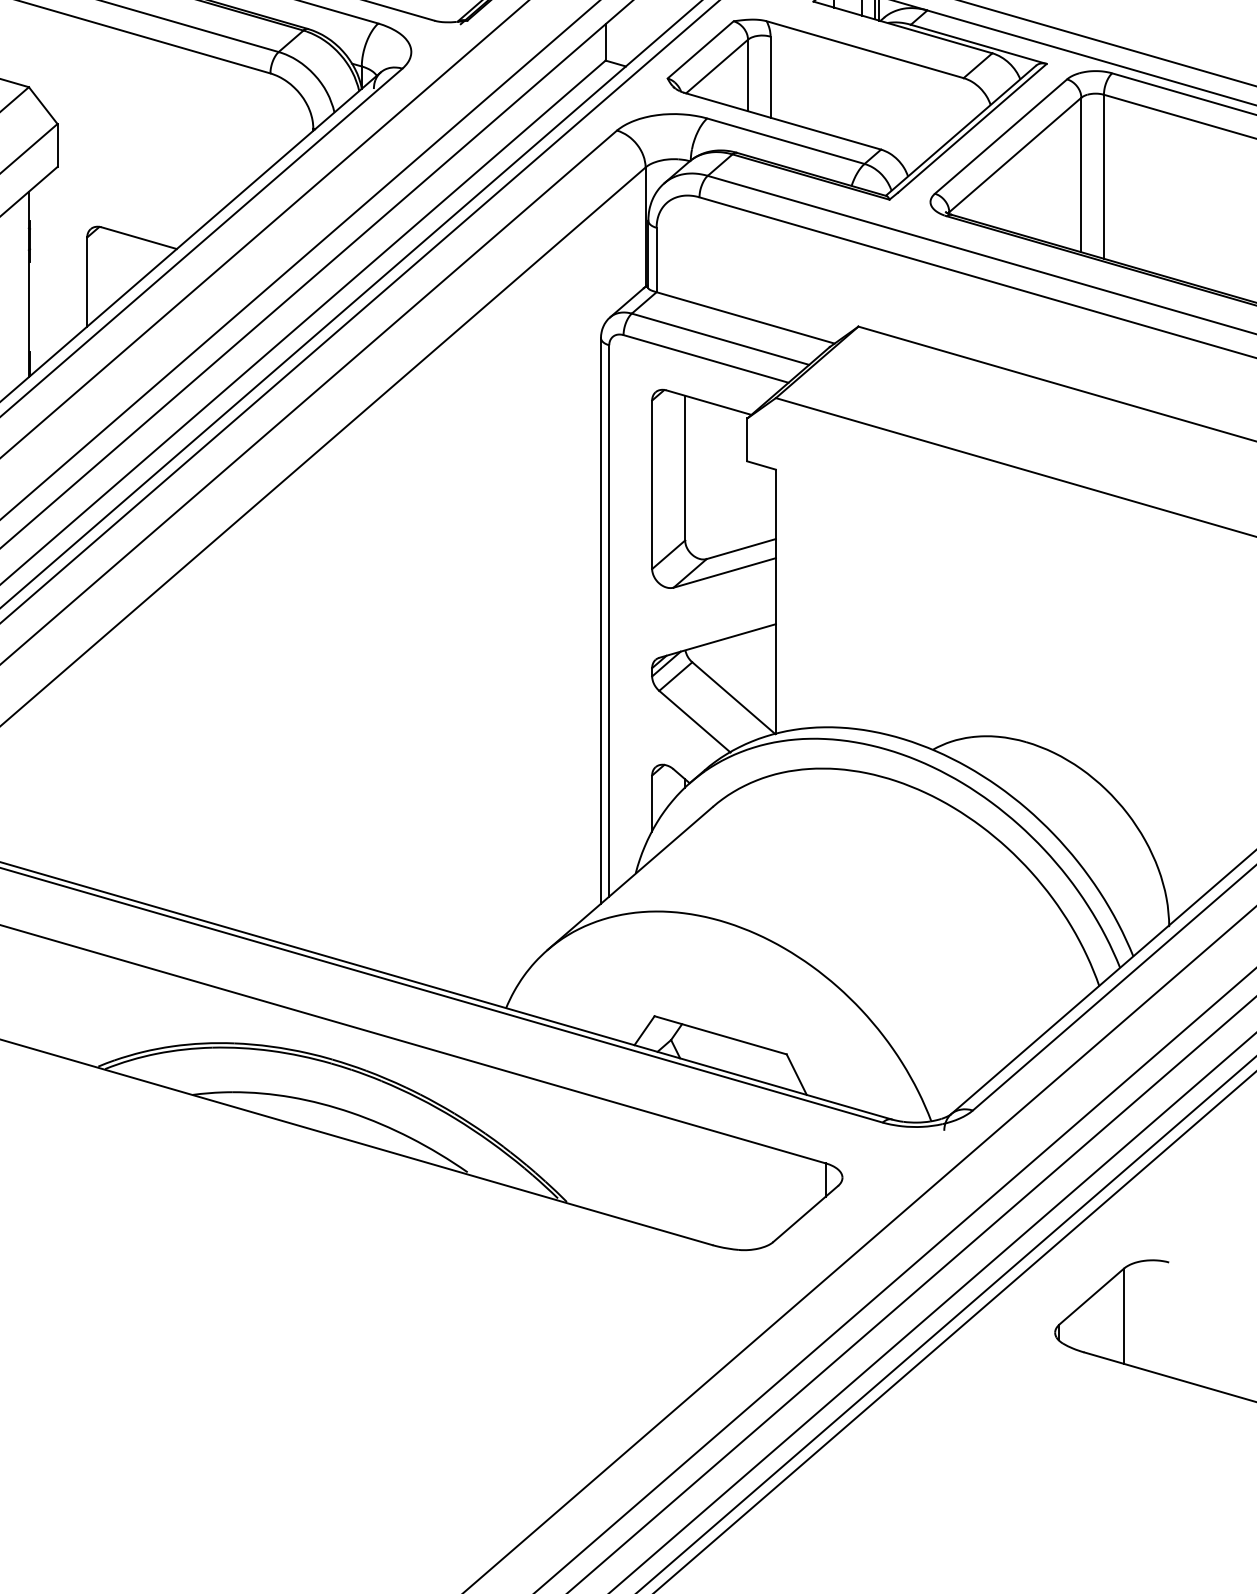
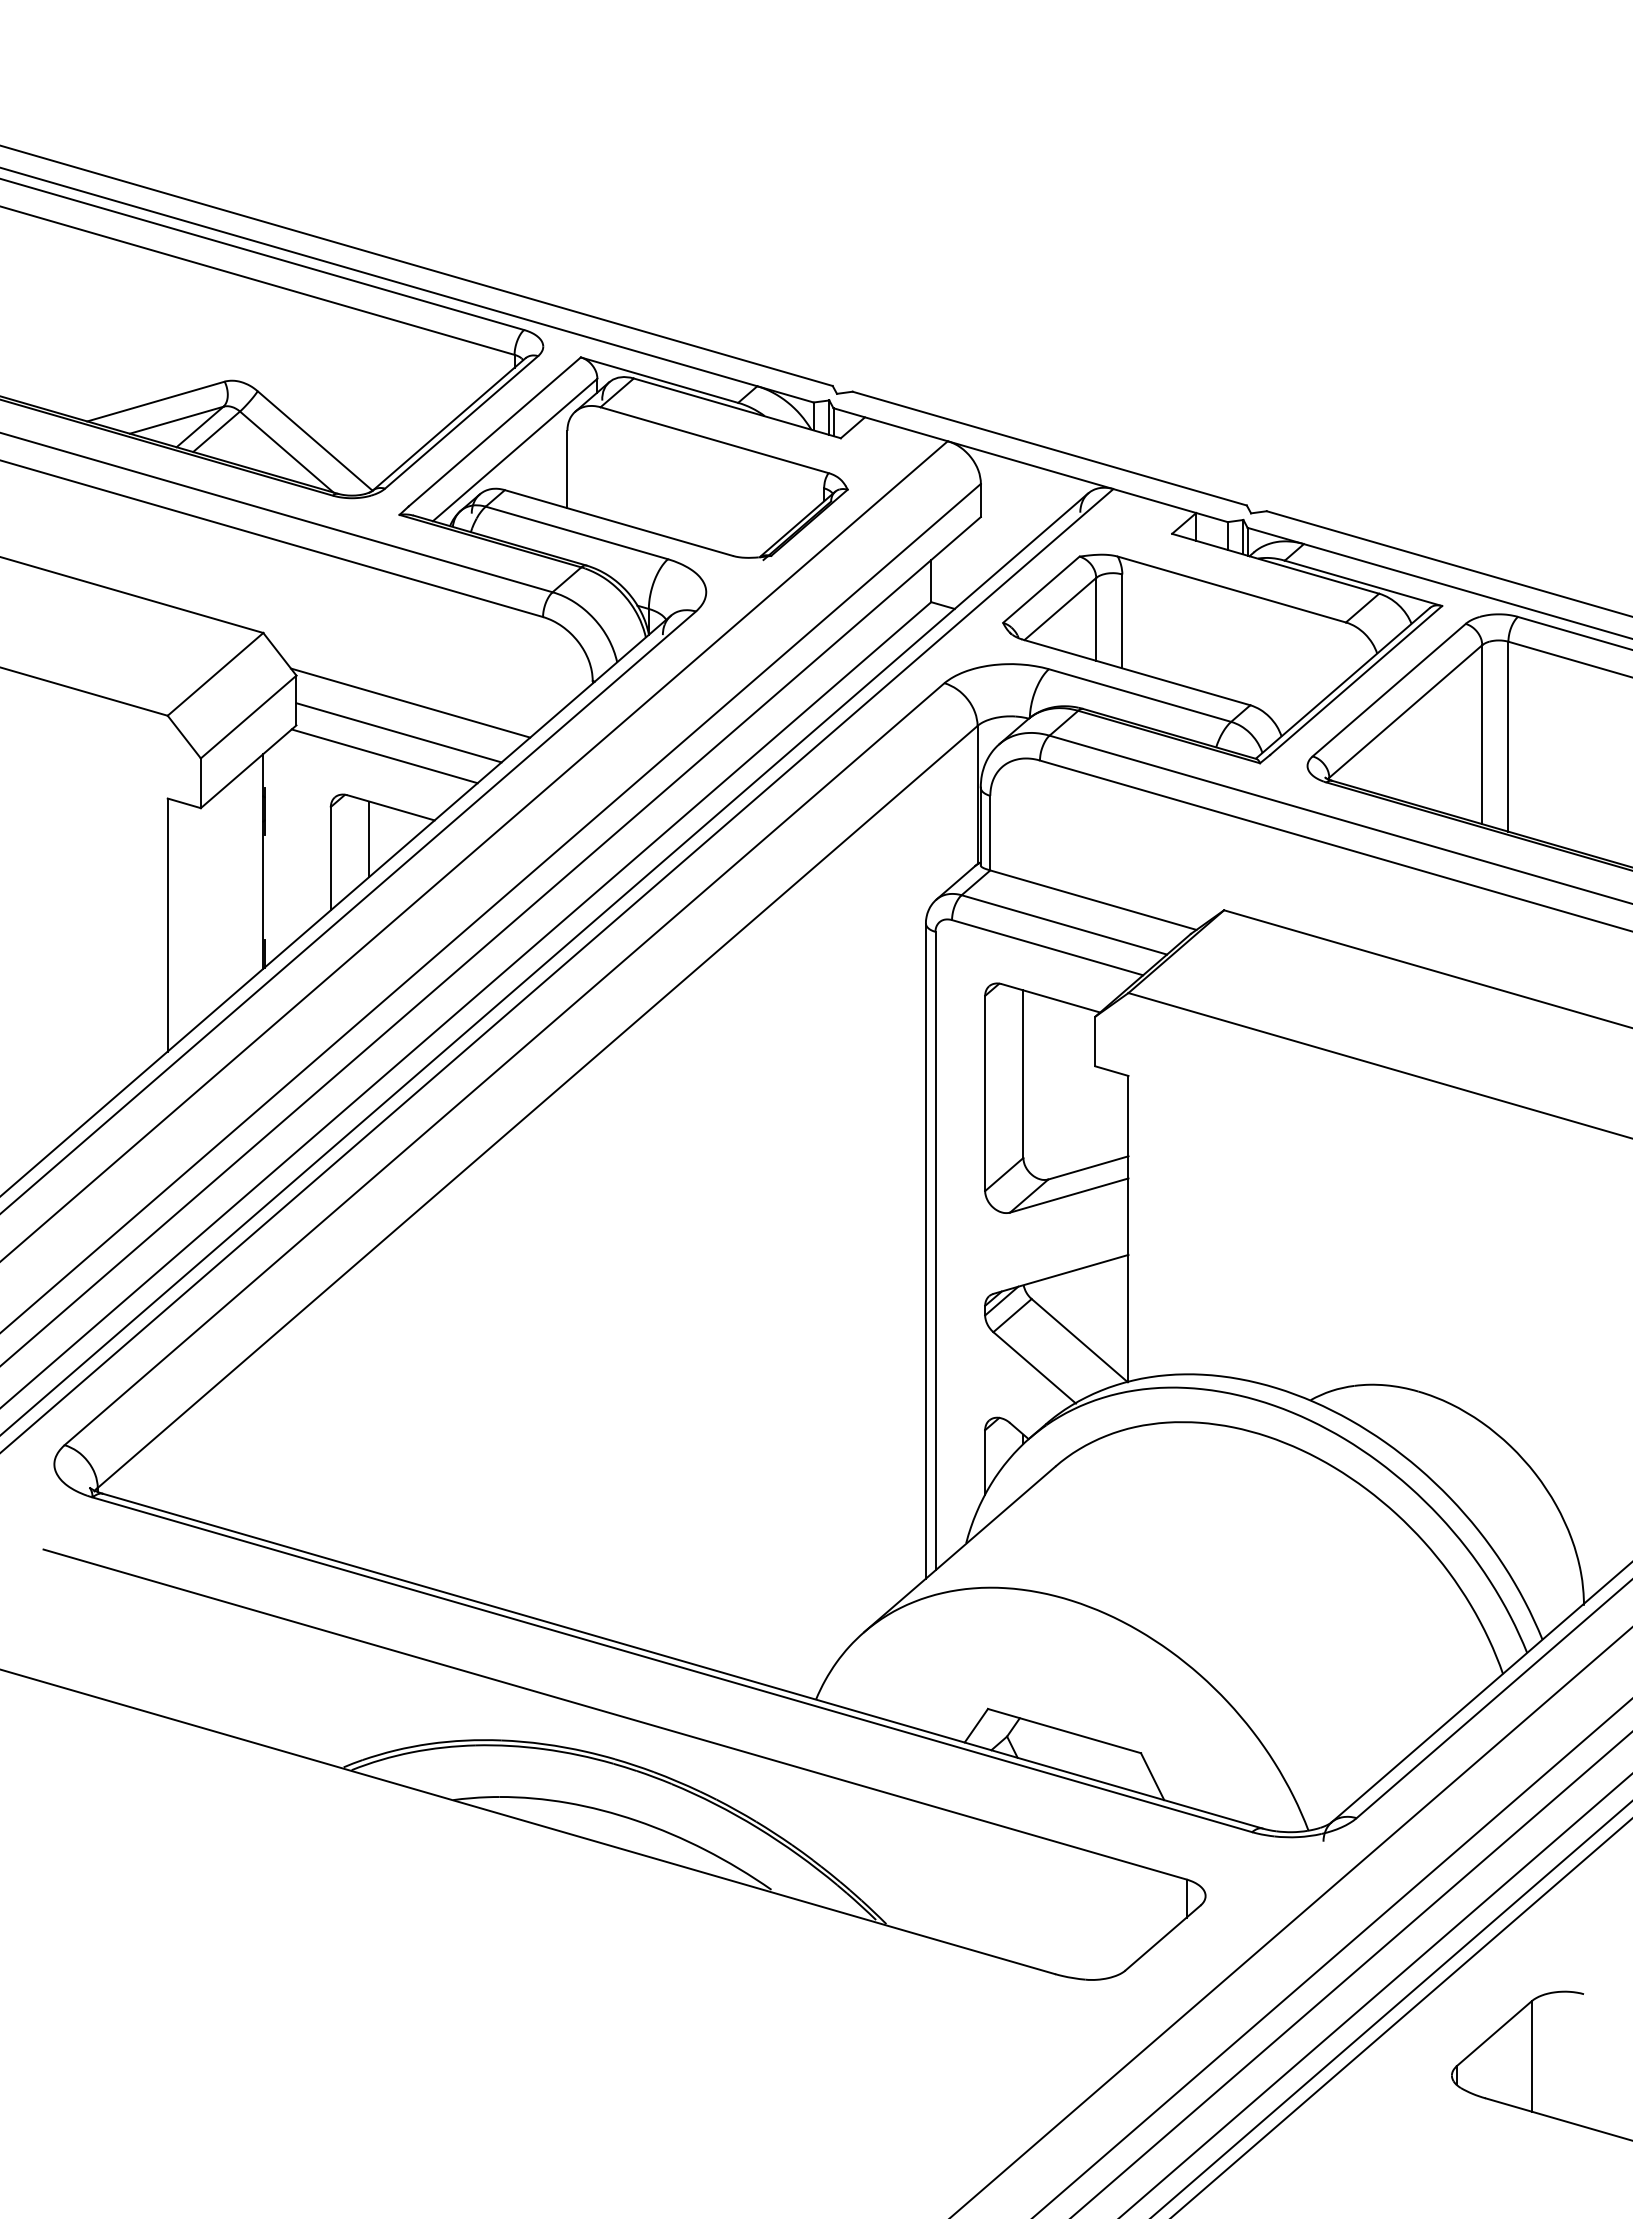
line: (155, 147) -> (410, 702), added
line: (145, 173) -> (398, 732), added
line: (133, 193) -> (384, 756), added
line: (120, 265) -> (369, 839), added

